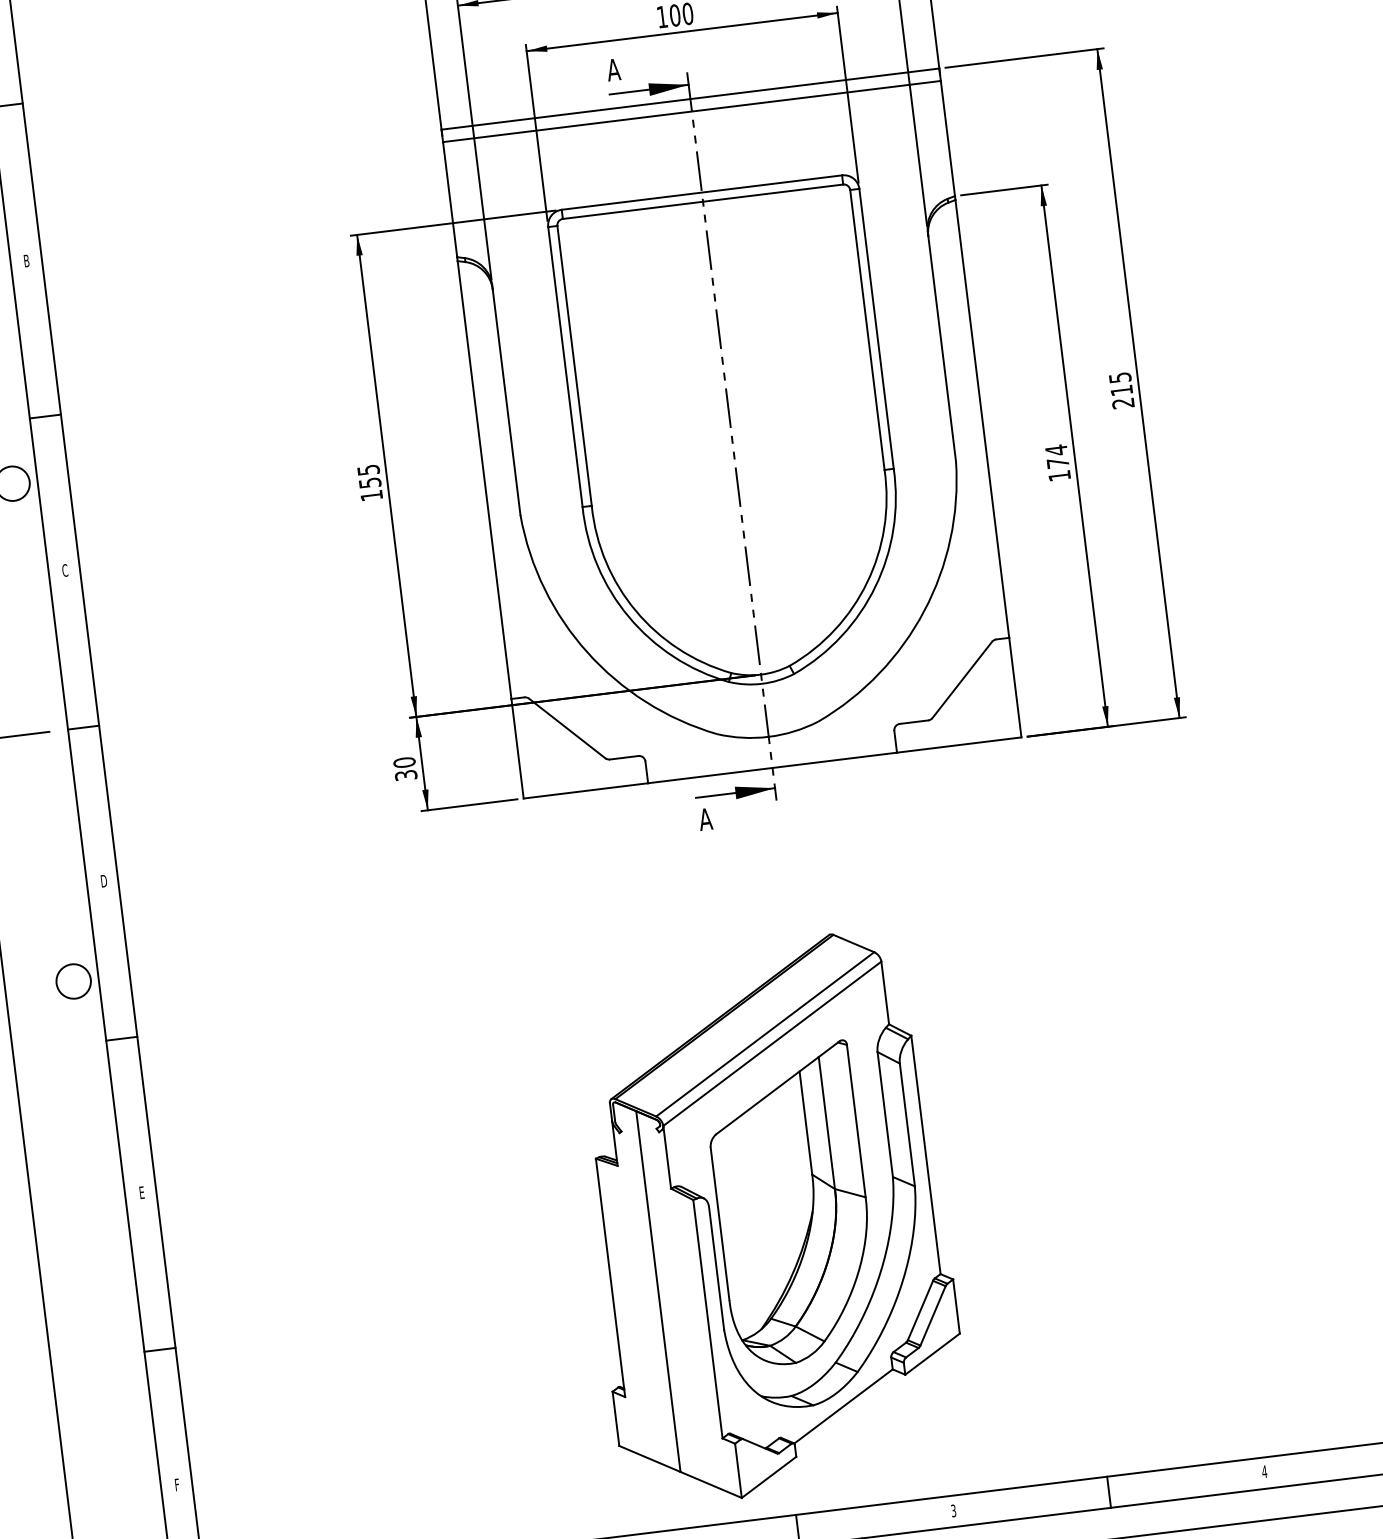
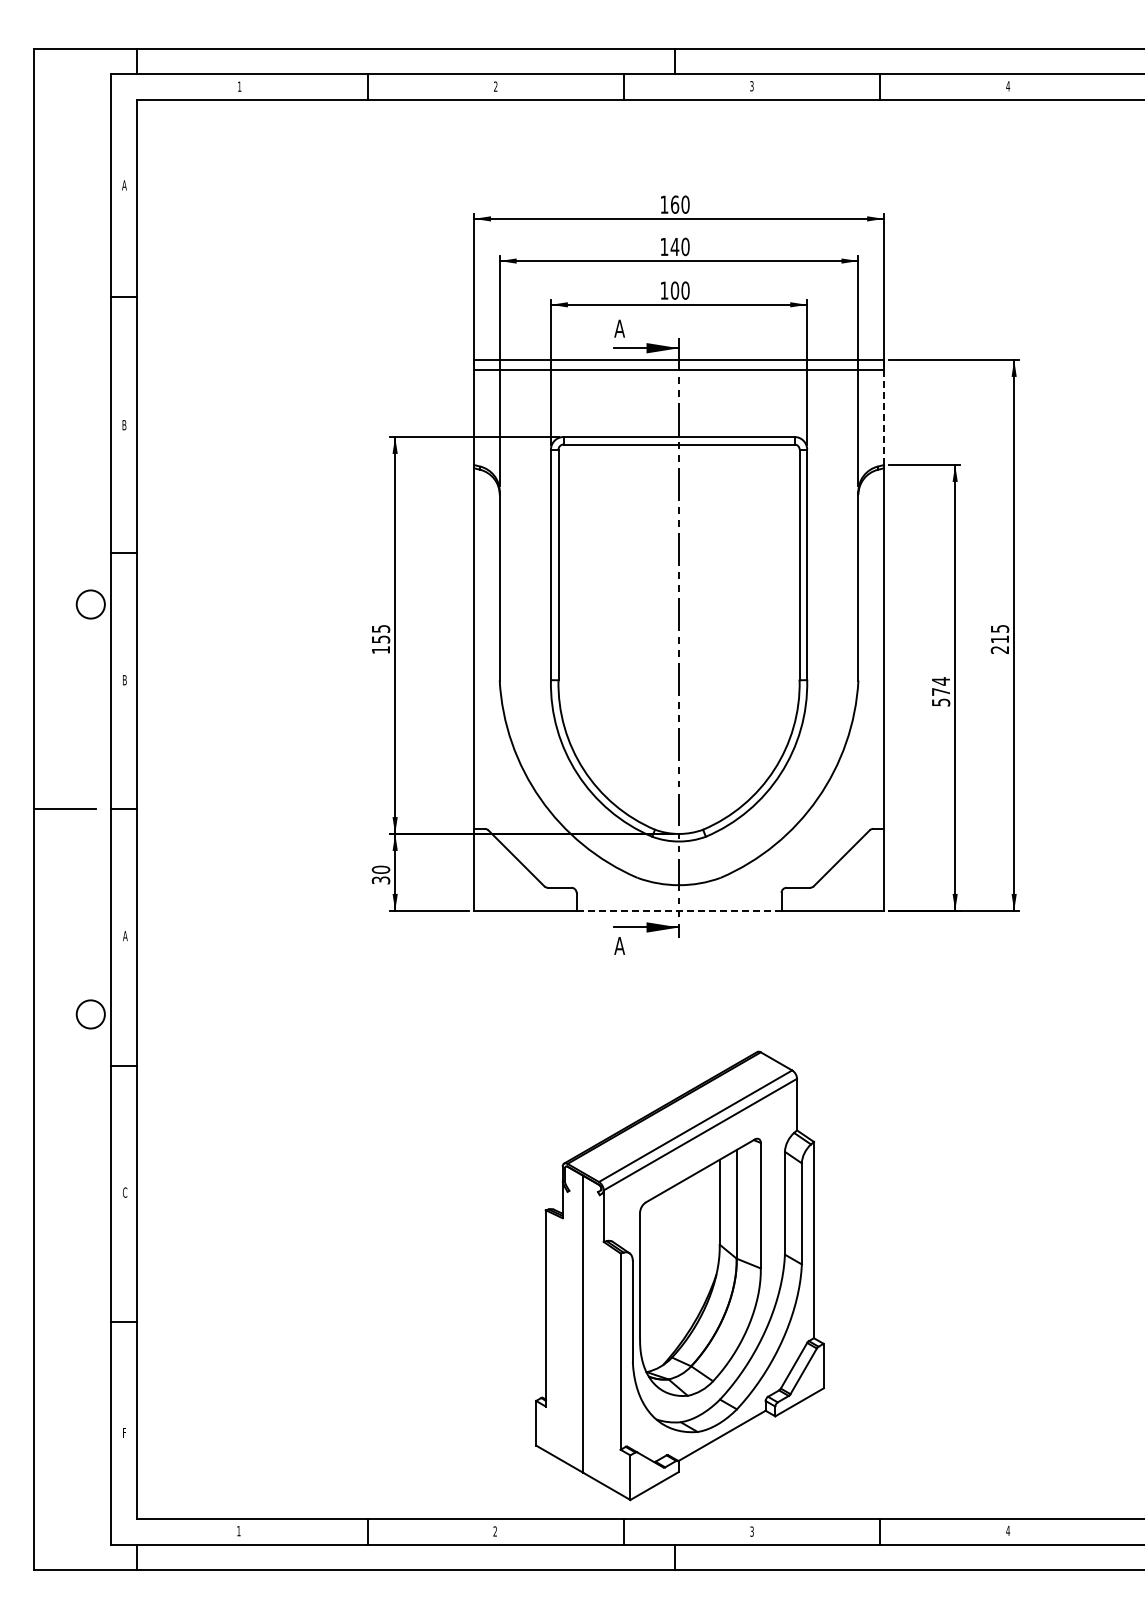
line: (948, 139) -> (884, 418), solid -> dashed
text: (1060, 475) -> (941, 702), 174 -> 574
text: (64, 570) -> (124, 680), C -> B
line: (773, 767) -> (679, 910), solid -> dashed
text: (104, 881) -> (125, 936), D -> A
text: (141, 1192) -> (124, 1192), E -> C
part: (767, 1218) -> (679, 1275), moved

